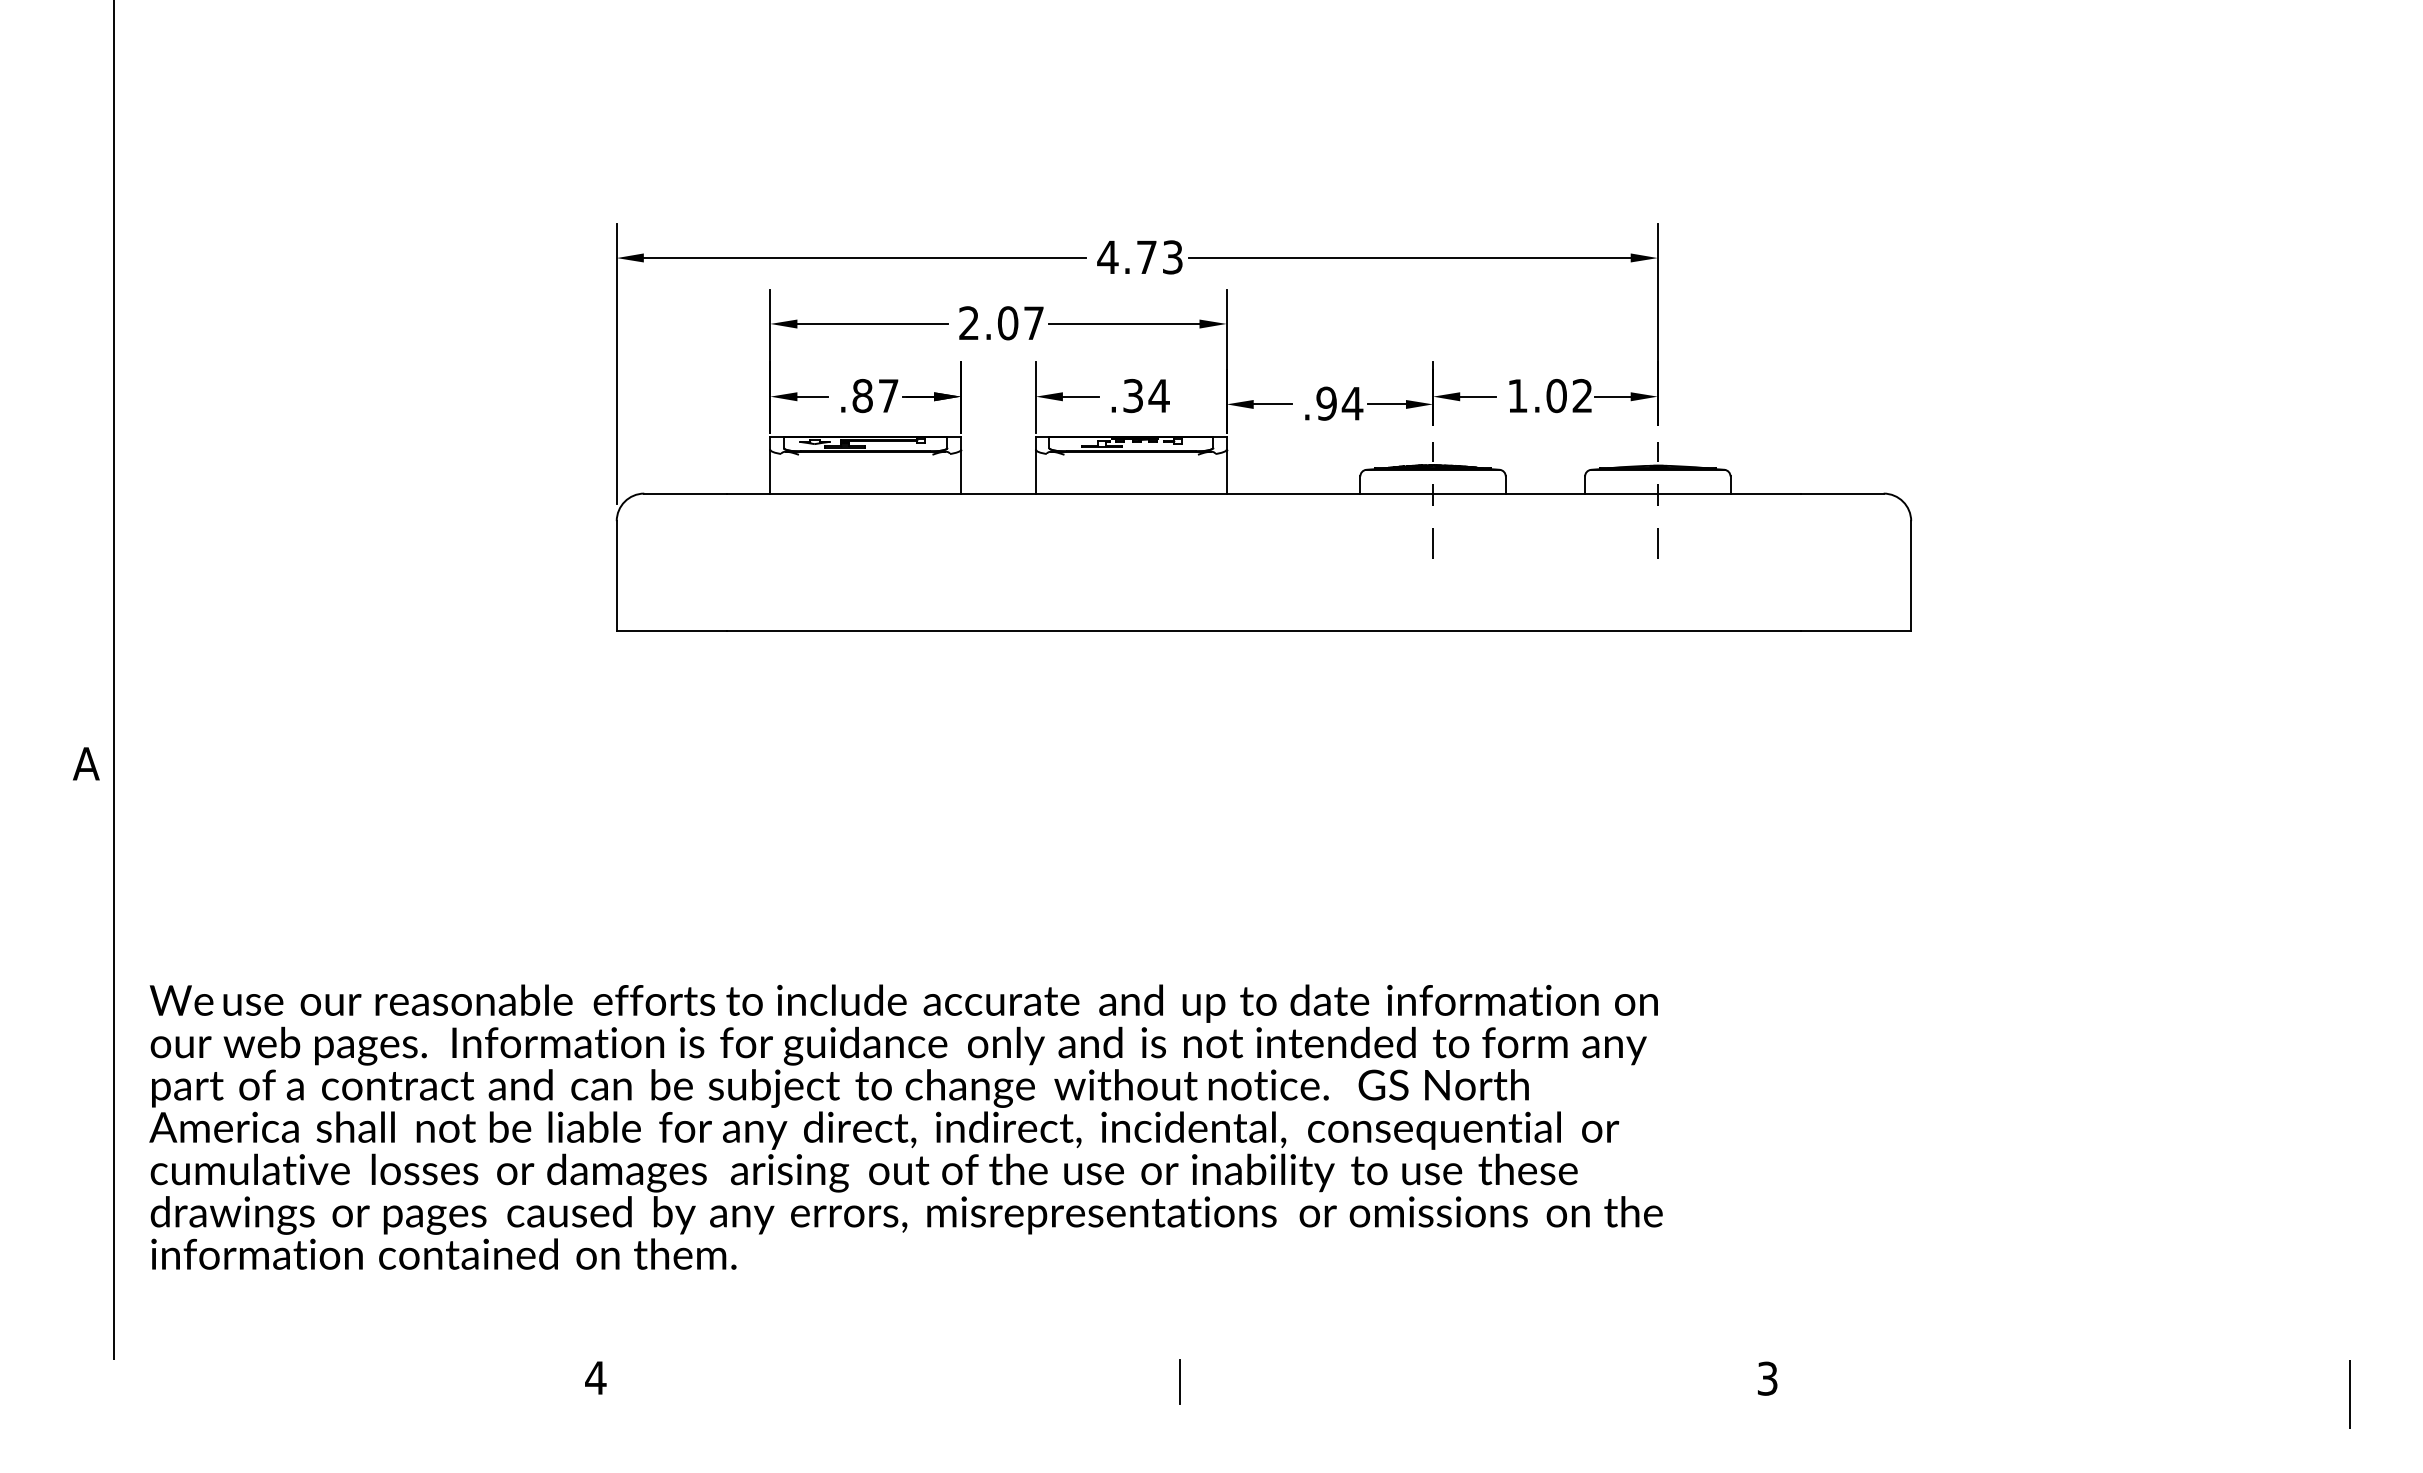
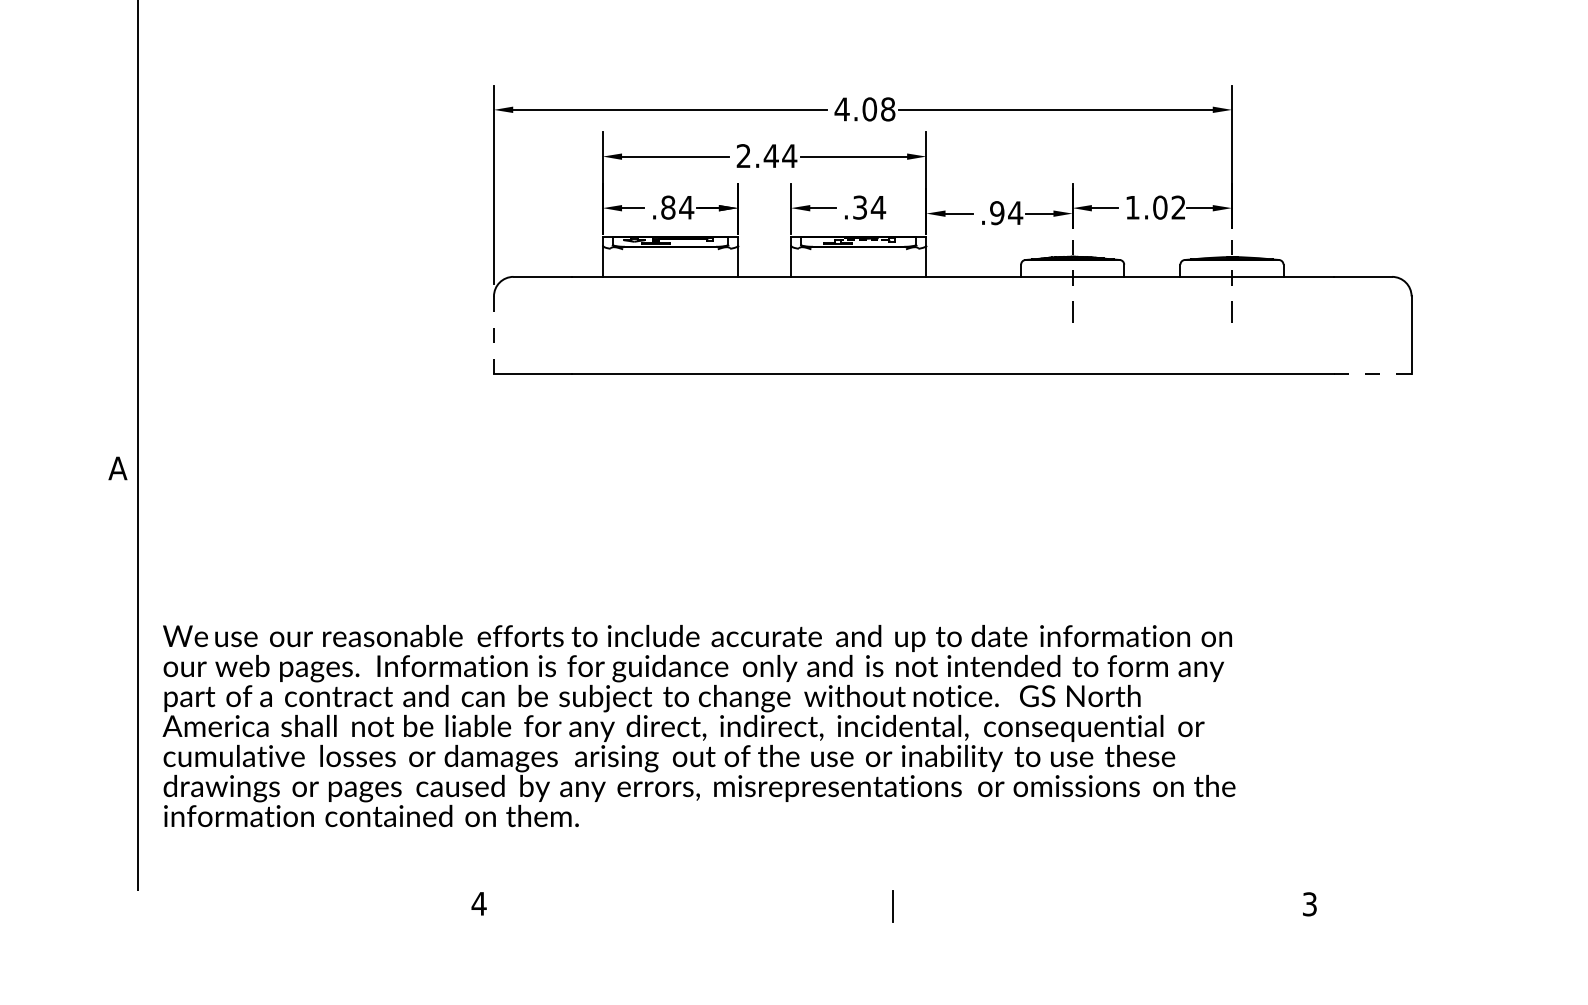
text: (1159, 257) -> (878, 109), 4.73 -> 4.08
text: (1020, 323) -> (780, 156), 2.07 -> 2.44
text: (888, 395) -> (686, 207), .87 -> .84
line: (616, 575) -> (493, 334), solid -> dashed
line: (1856, 631) -> (1372, 374), solid -> dashed

